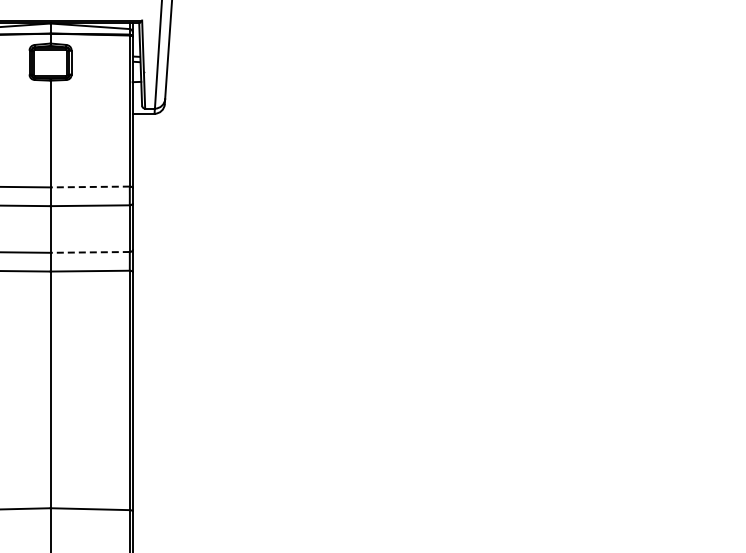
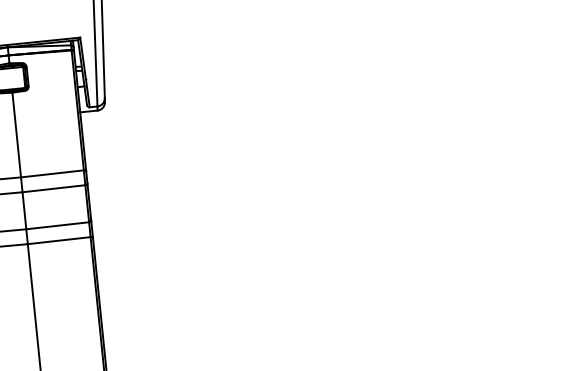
line: (90, 187) -> (52, 174), dashed -> solid
line: (90, 252) -> (57, 225), dashed -> solid

